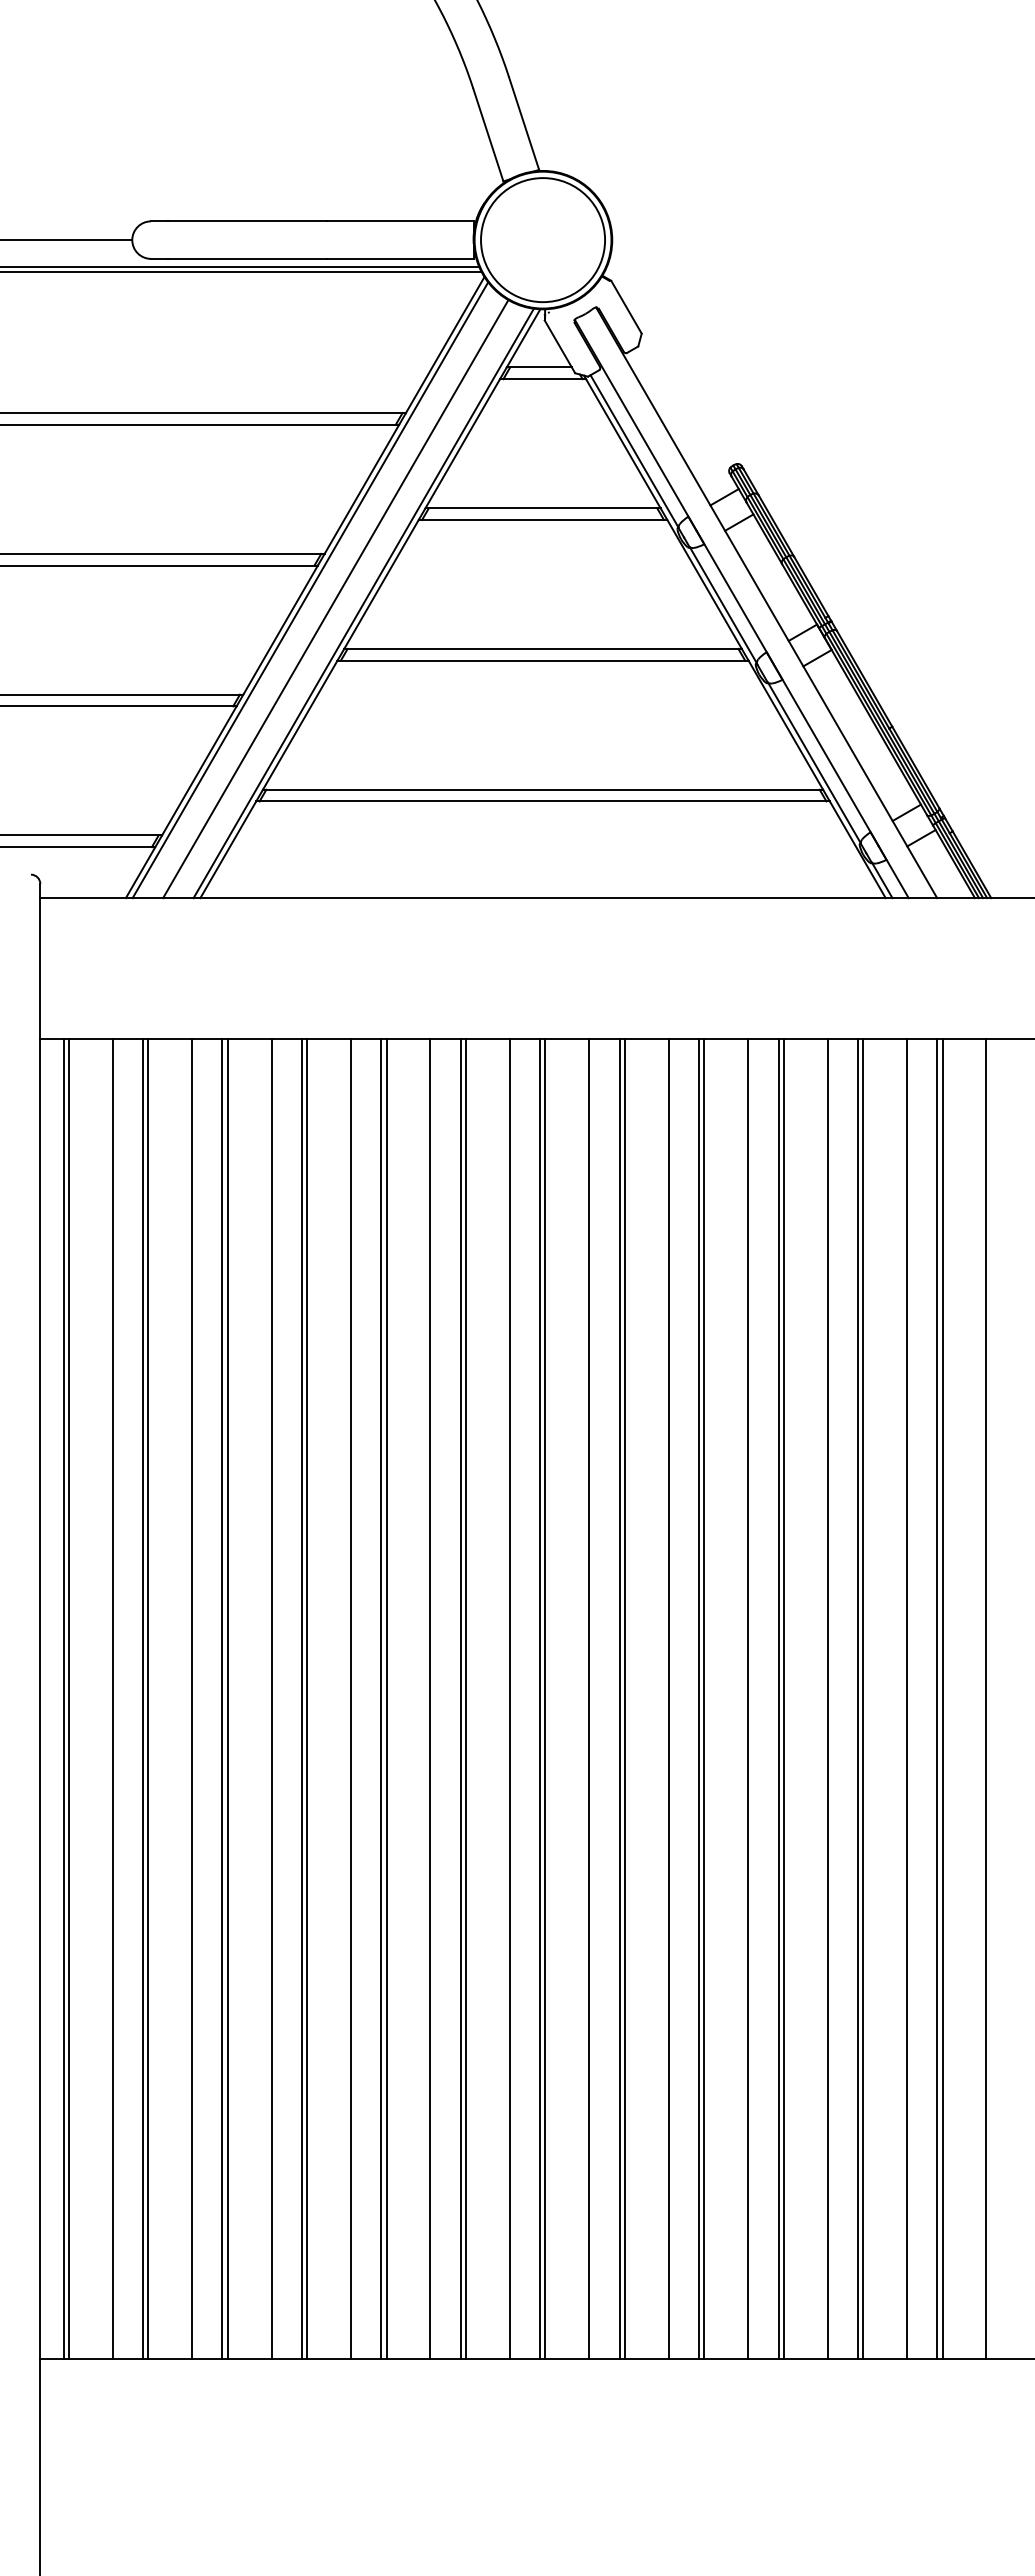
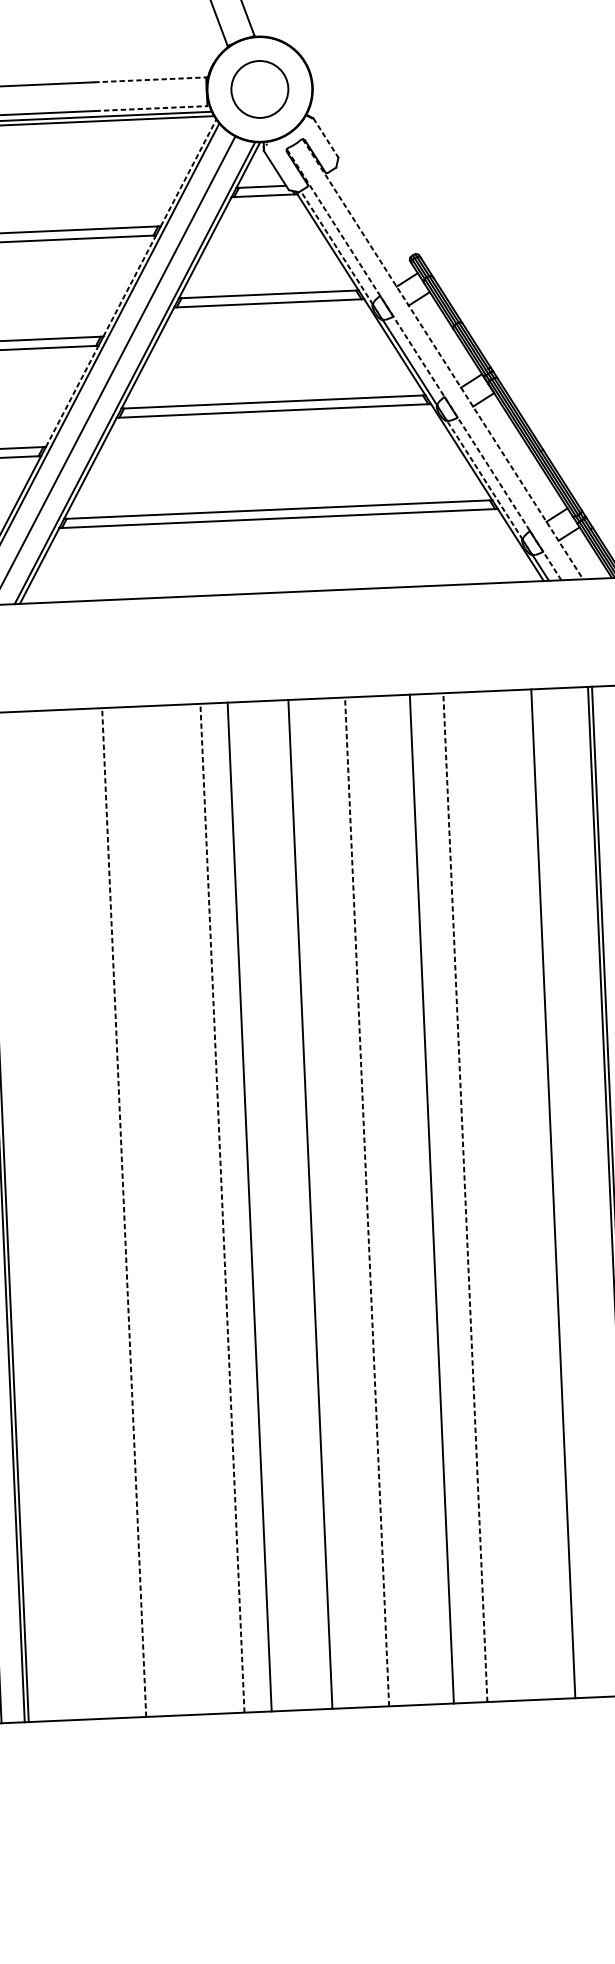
line: (400, 221) -> (150, 79), solid -> dashed
circle: (543, 240) -> (260, 89), size x0.6
line: (400, 258) -> (151, 108), solid -> dashed
line: (626, 307) -> (325, 138), solid -> dashed
line: (445, 345) -> (188, 173), solid -> dashed
line: (634, 451) -> (336, 247), solid -> dashed
line: (362, 488) -> (130, 285), solid -> dashed
line: (766, 603) -> (442, 359), solid -> dashed
line: (741, 608) -> (423, 364), solid -> dashed
line: (280, 629) -> (72, 395), solid -> dashed
line: (814, 762) -> (484, 479), solid -> dashed
line: (192, 1698) -> (40, 1216), removed
line: (222, 1698) -> (63, 1215), removed
line: (227, 1698) -> (67, 1214), removed
line: (271, 1698) -> (100, 1213), removed
line: (301, 1698) -> (123, 1212), solid -> dashed
line: (307, 1698) -> (128, 1212), removed
line: (350, 1698) -> (161, 1210), removed
line: (381, 1698) -> (185, 1209), removed
line: (386, 1698) -> (188, 1209), removed
line: (430, 1698) -> (222, 1208), solid -> dashed
line: (460, 1698) -> (245, 1207), removed
line: (509, 1698) -> (282, 1205), removed
line: (540, 1698) -> (306, 1204), removed
line: (589, 1698) -> (344, 1202), removed
line: (619, 1698) -> (367, 1201), solid -> dashed
line: (624, 1698) -> (370, 1201), removed
line: (668, 1698) -> (404, 1200), removed
line: (699, 1698) -> (428, 1199), removed
line: (748, 1698) -> (465, 1197), solid -> dashed
line: (778, 1698) -> (488, 1196), removed
line: (783, 1698) -> (492, 1196), removed
line: (827, 1698) -> (526, 1194), removed
line: (857, 1698) -> (548, 1193), removed
line: (907, 1698) -> (587, 1192), removed

